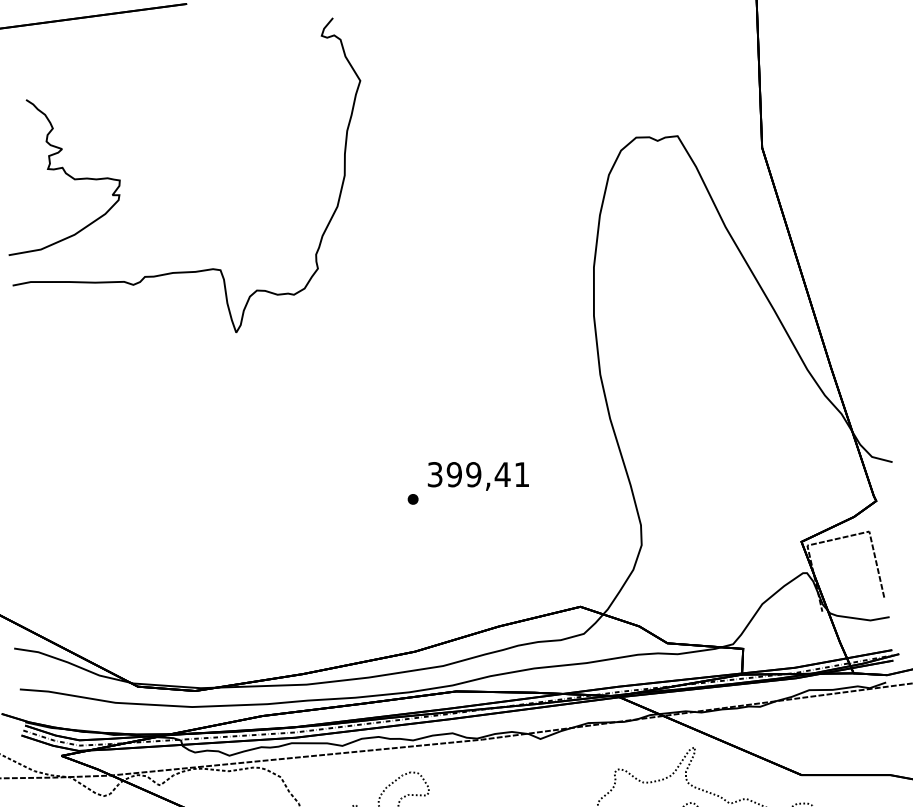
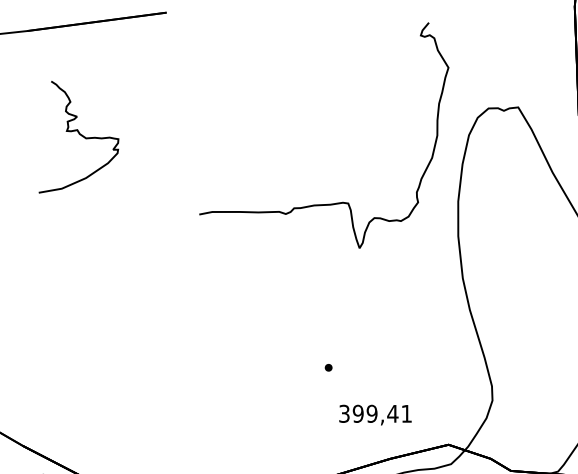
curve: (202, 269) -> (335, 203), moved
text: (477, 476) -> (374, 415), moved

